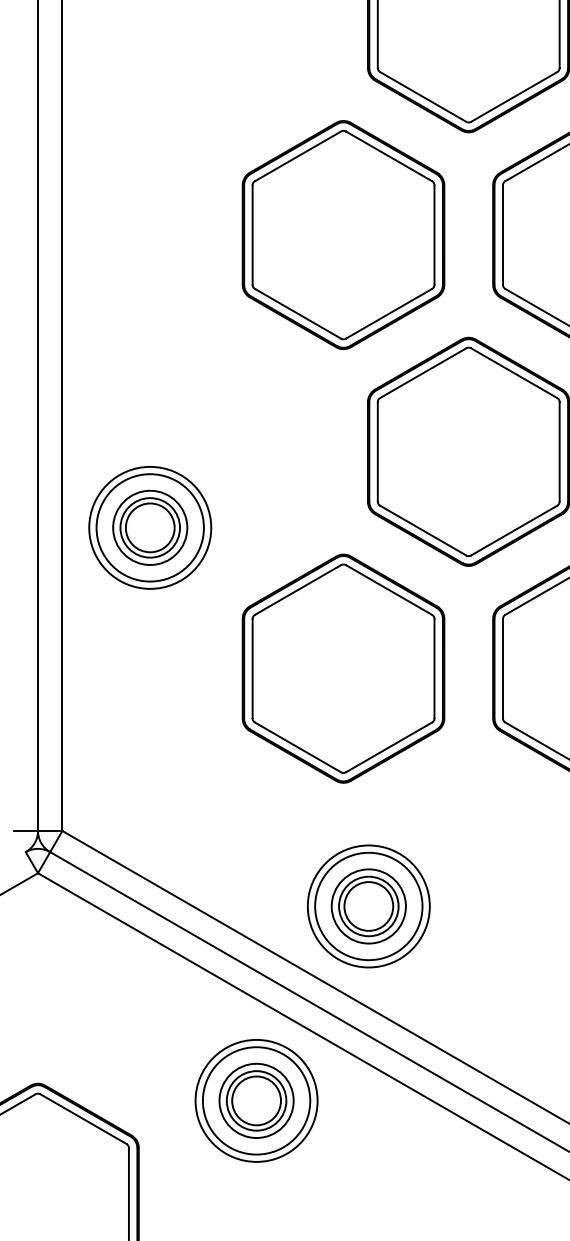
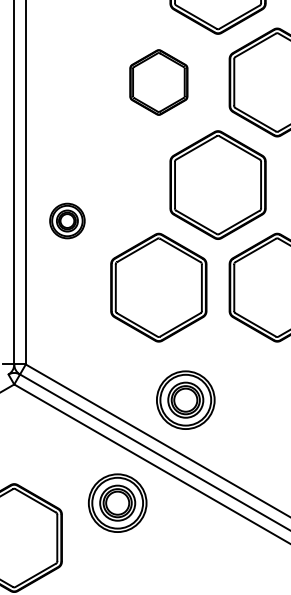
part: (342, 234) -> (158, 82), size x0.6
part: (150, 526) -> (67, 220), size x0.6
part: (368, 904) -> (185, 399), moved
part: (256, 1099) -> (117, 502), moved

